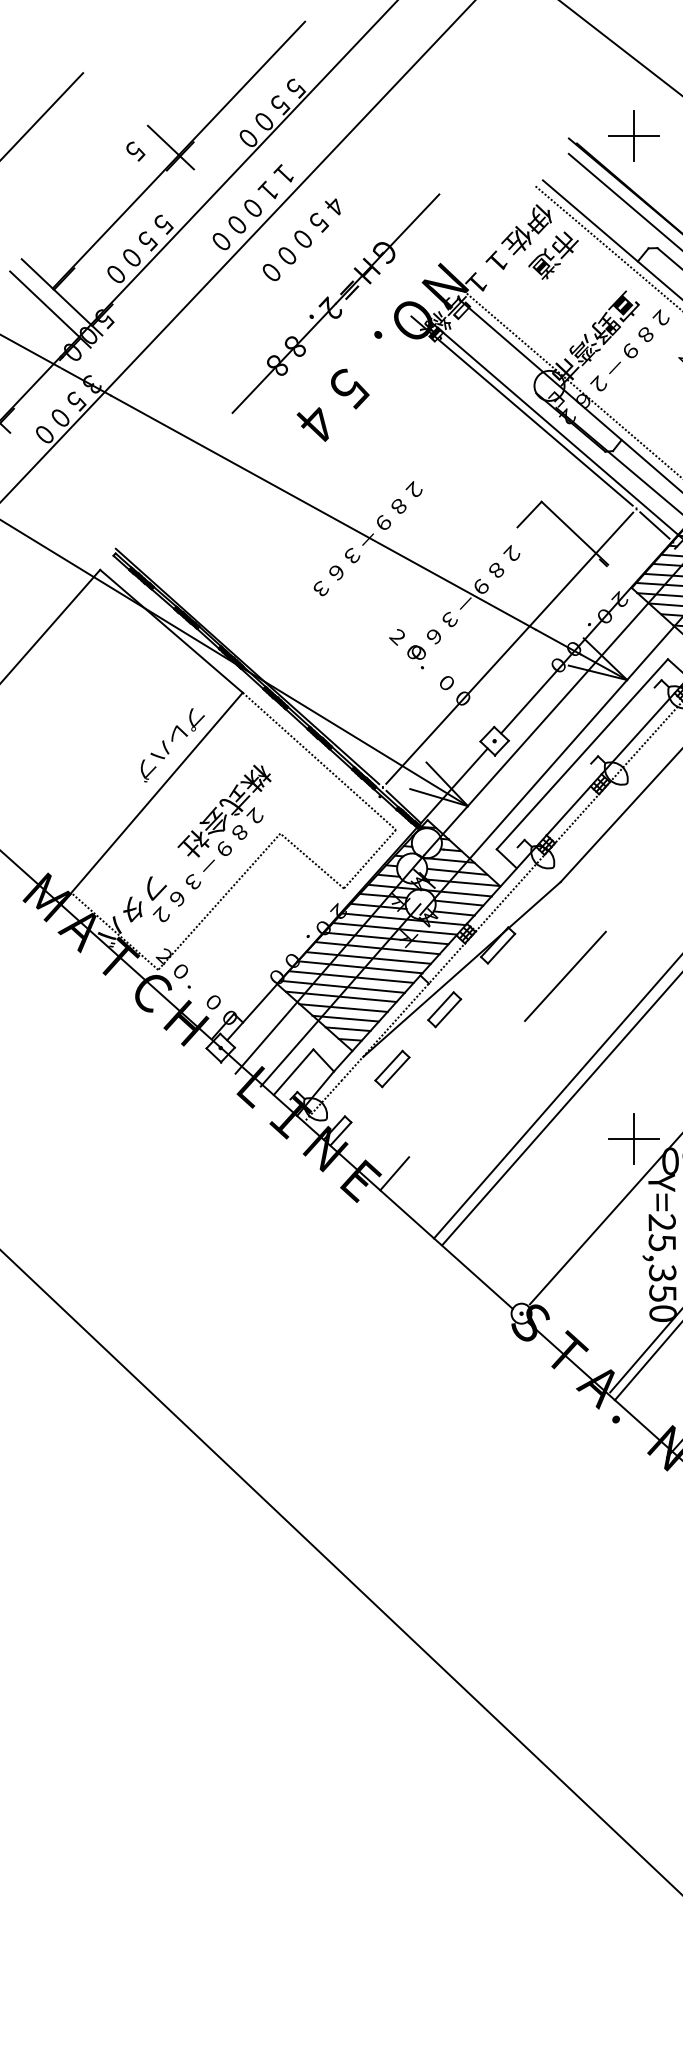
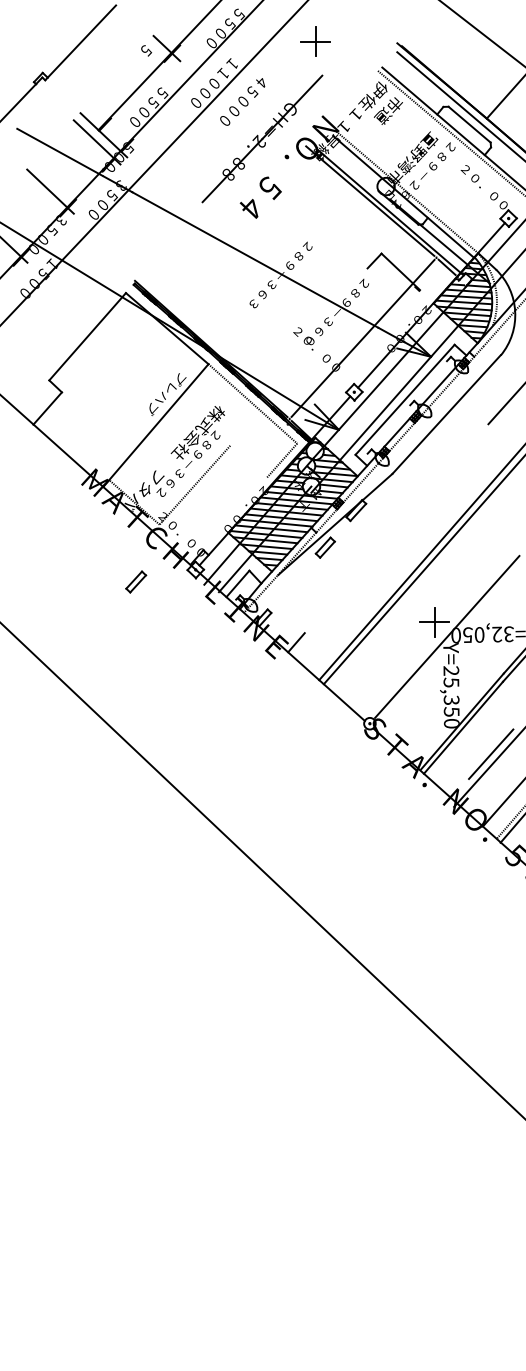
part: (633, 135) -> (315, 41), moved
line: (311, 860) -> (248, 461), removed
line: (564, 976) -> (394, 528), removed
part: (393, 1068) -> (136, 581), moved

